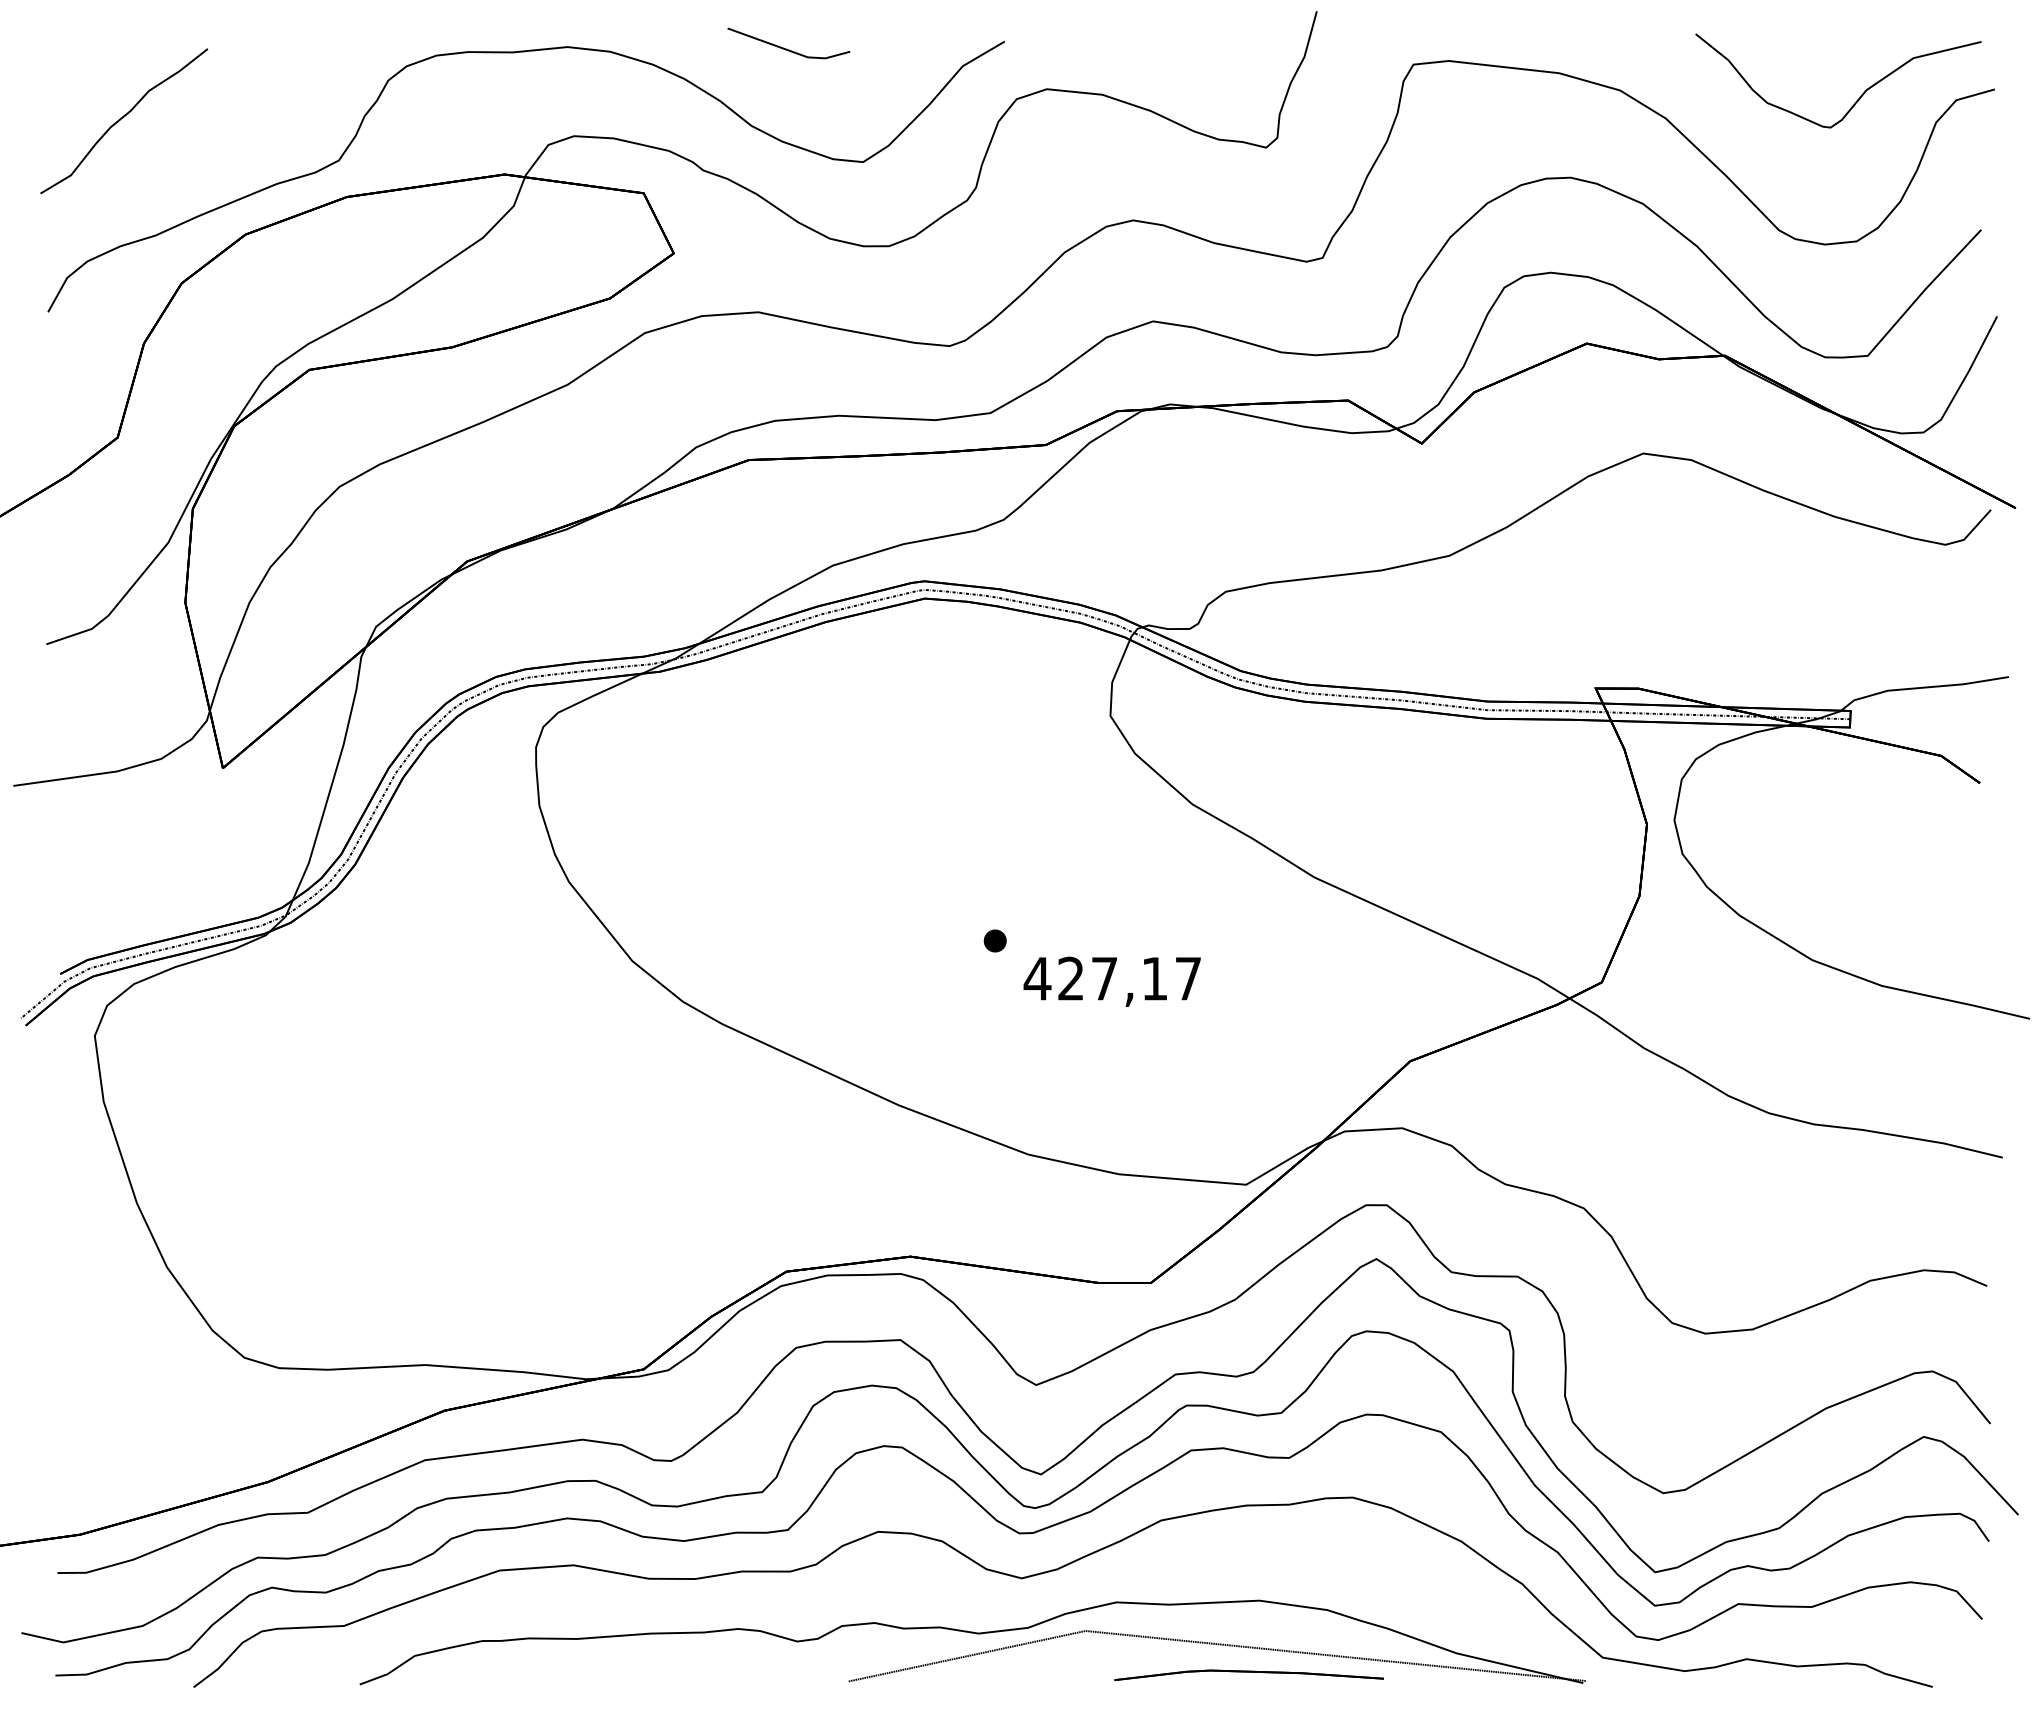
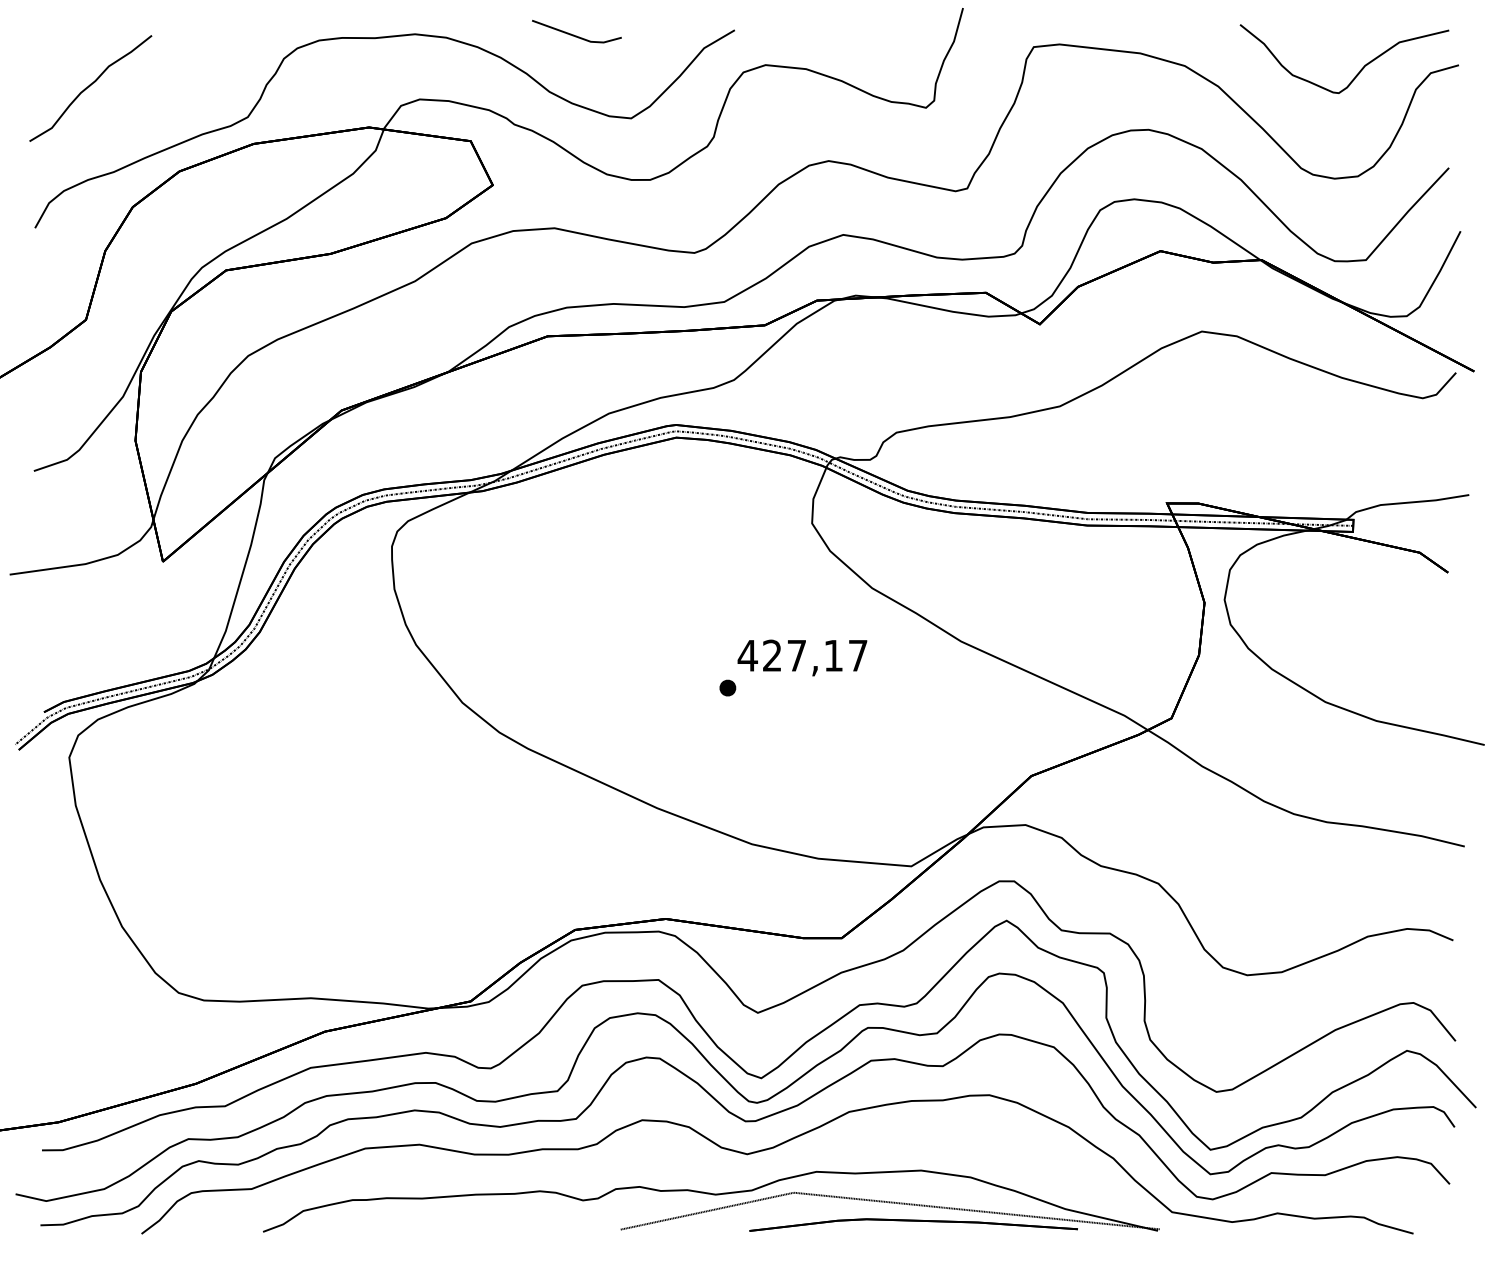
text: (1111, 981) -> (801, 657), moved
part: (1248, 1675) -> (913, 1225), size x1.67

